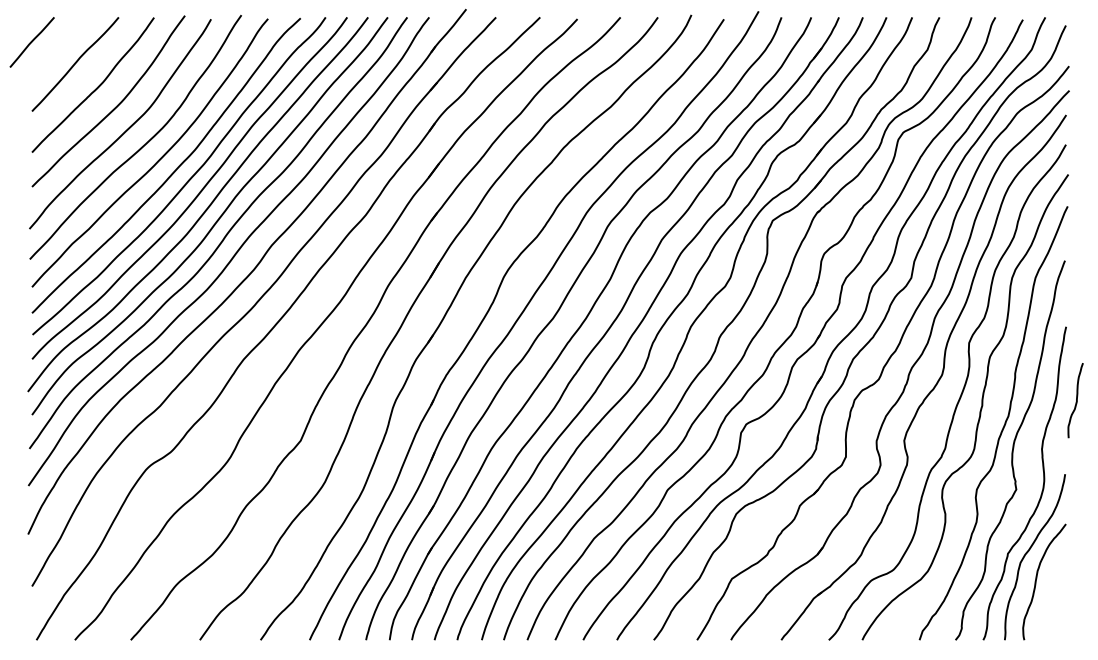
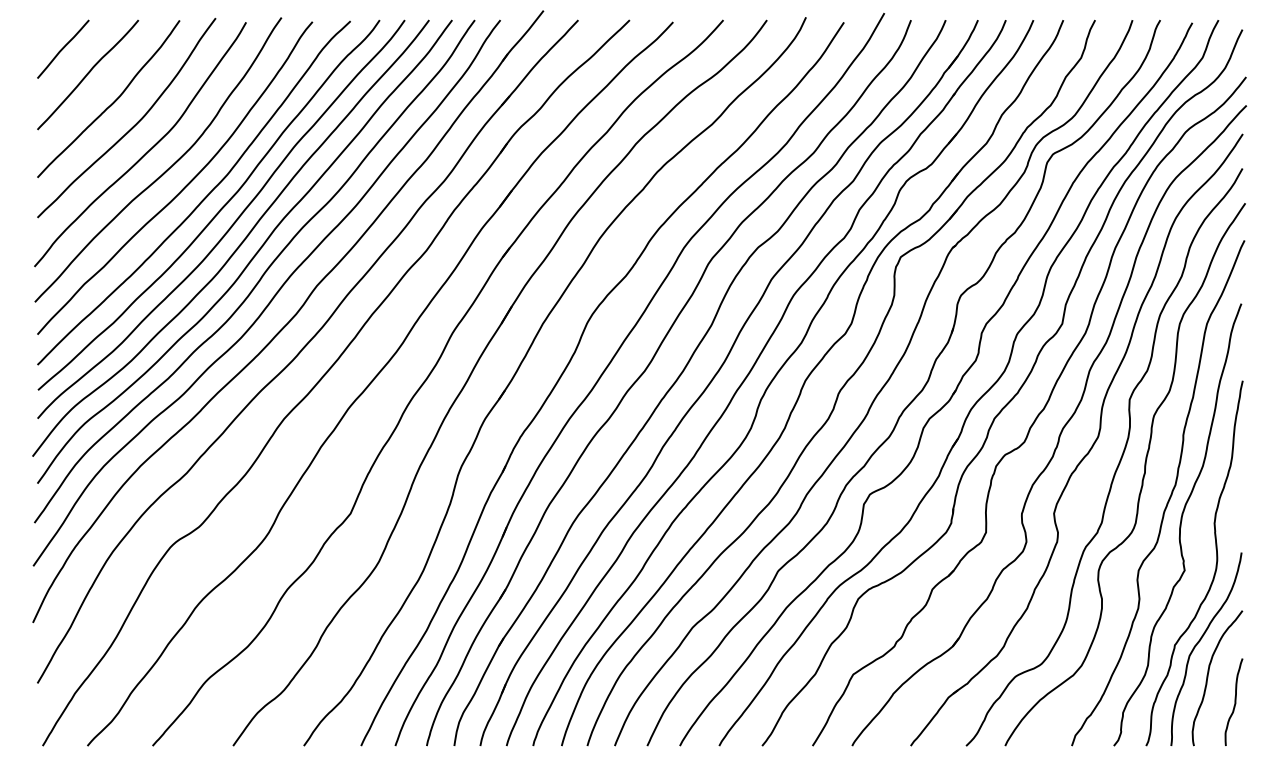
curve: (31, 42) -> (62, 49), moved
curve: (1076, 400) -> (1234, 702), moved

